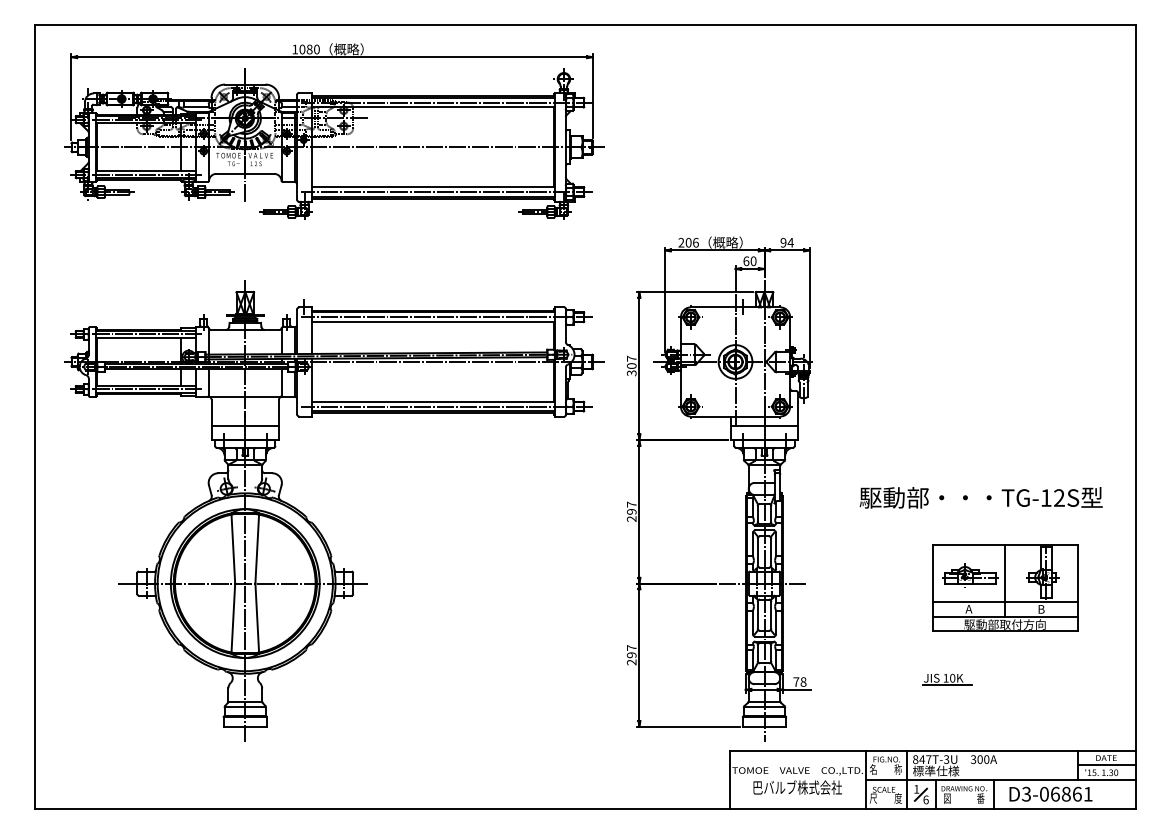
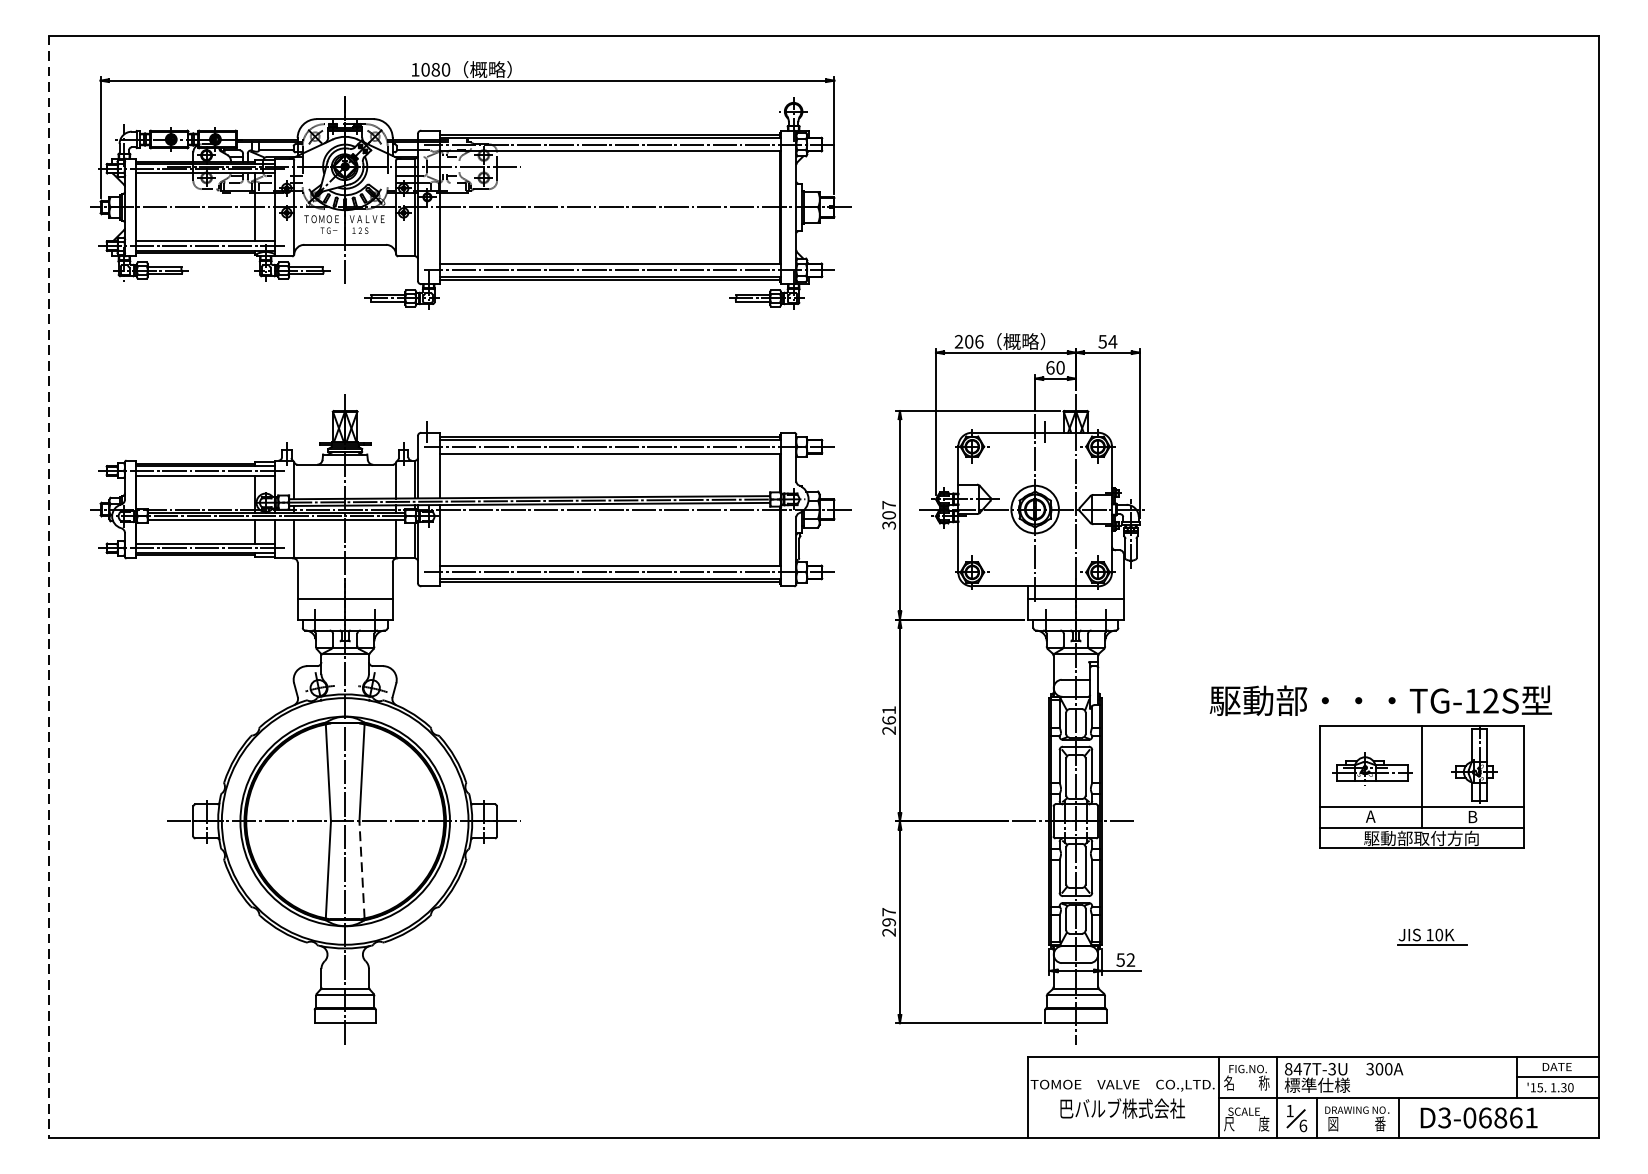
text: (783, 242) -> (1102, 341), 94 -> 54
line: (35, 416) -> (49, 586), solid -> dashed
text: (631, 507) -> (888, 714), 297 -> 261
part: (1005, 587) -> (1422, 786), moved
line: (257, 618) -> (362, 870), solid -> dashed
part: (947, 679) -> (1431, 936), moved
text: (799, 681) -> (1125, 959), 78 -> 52

